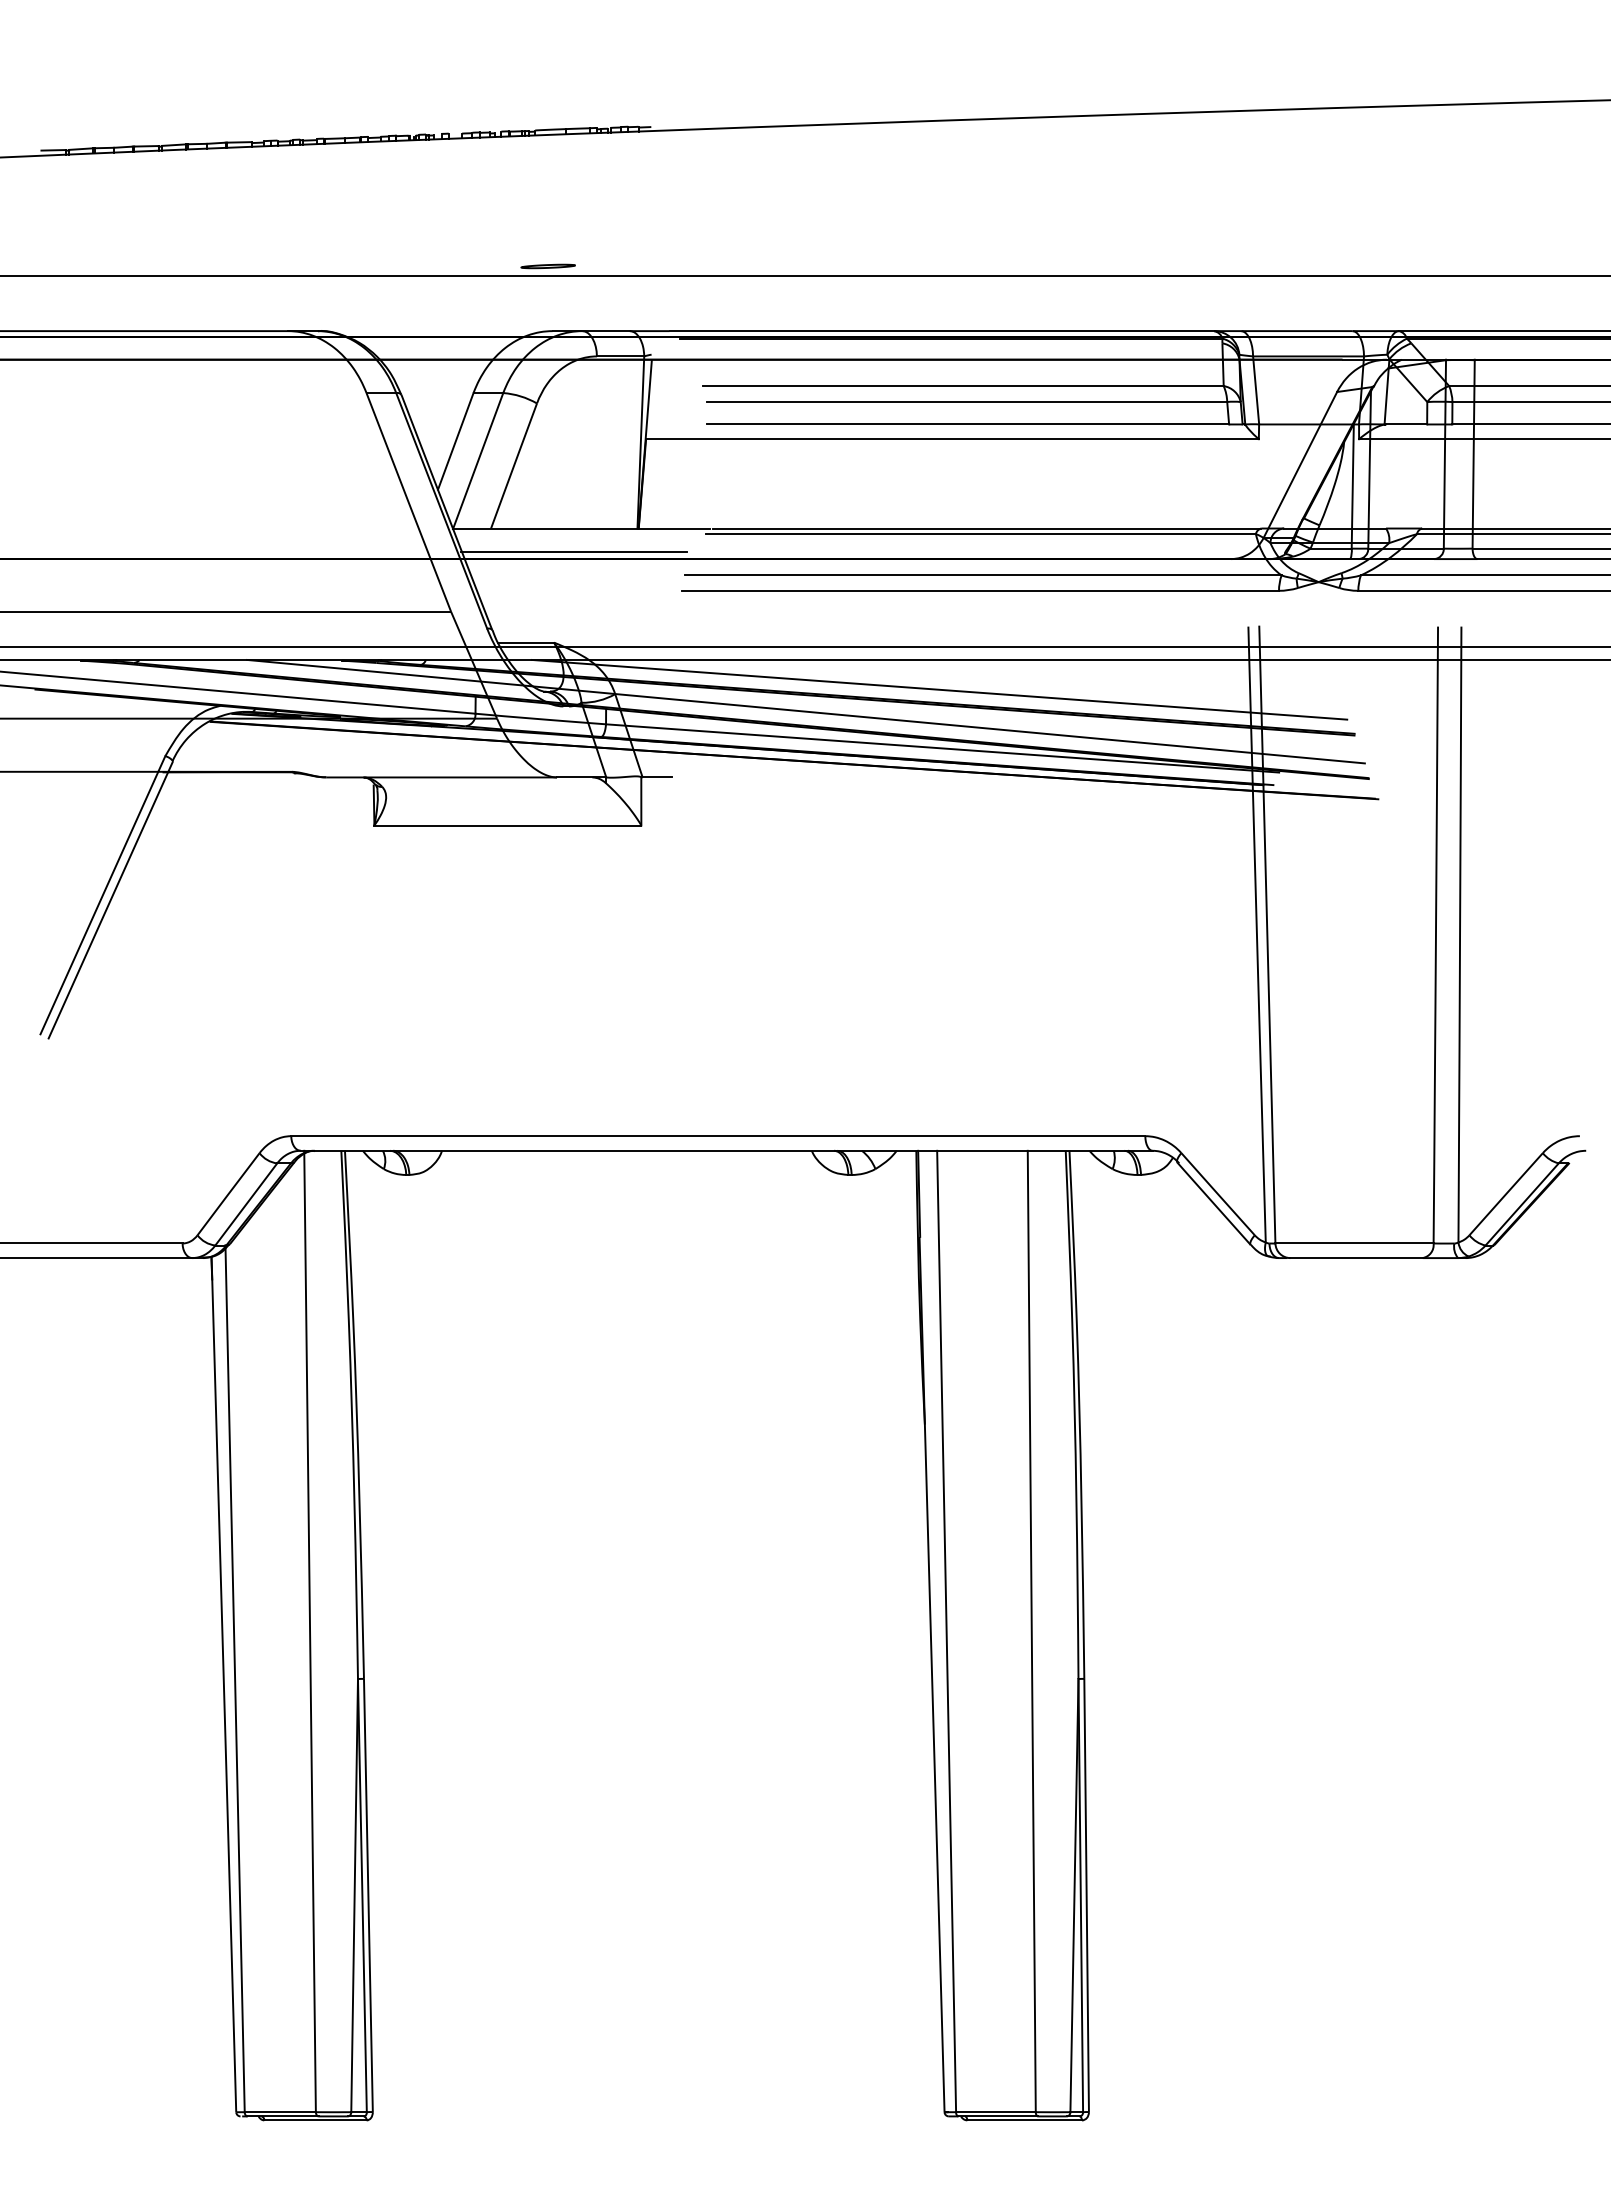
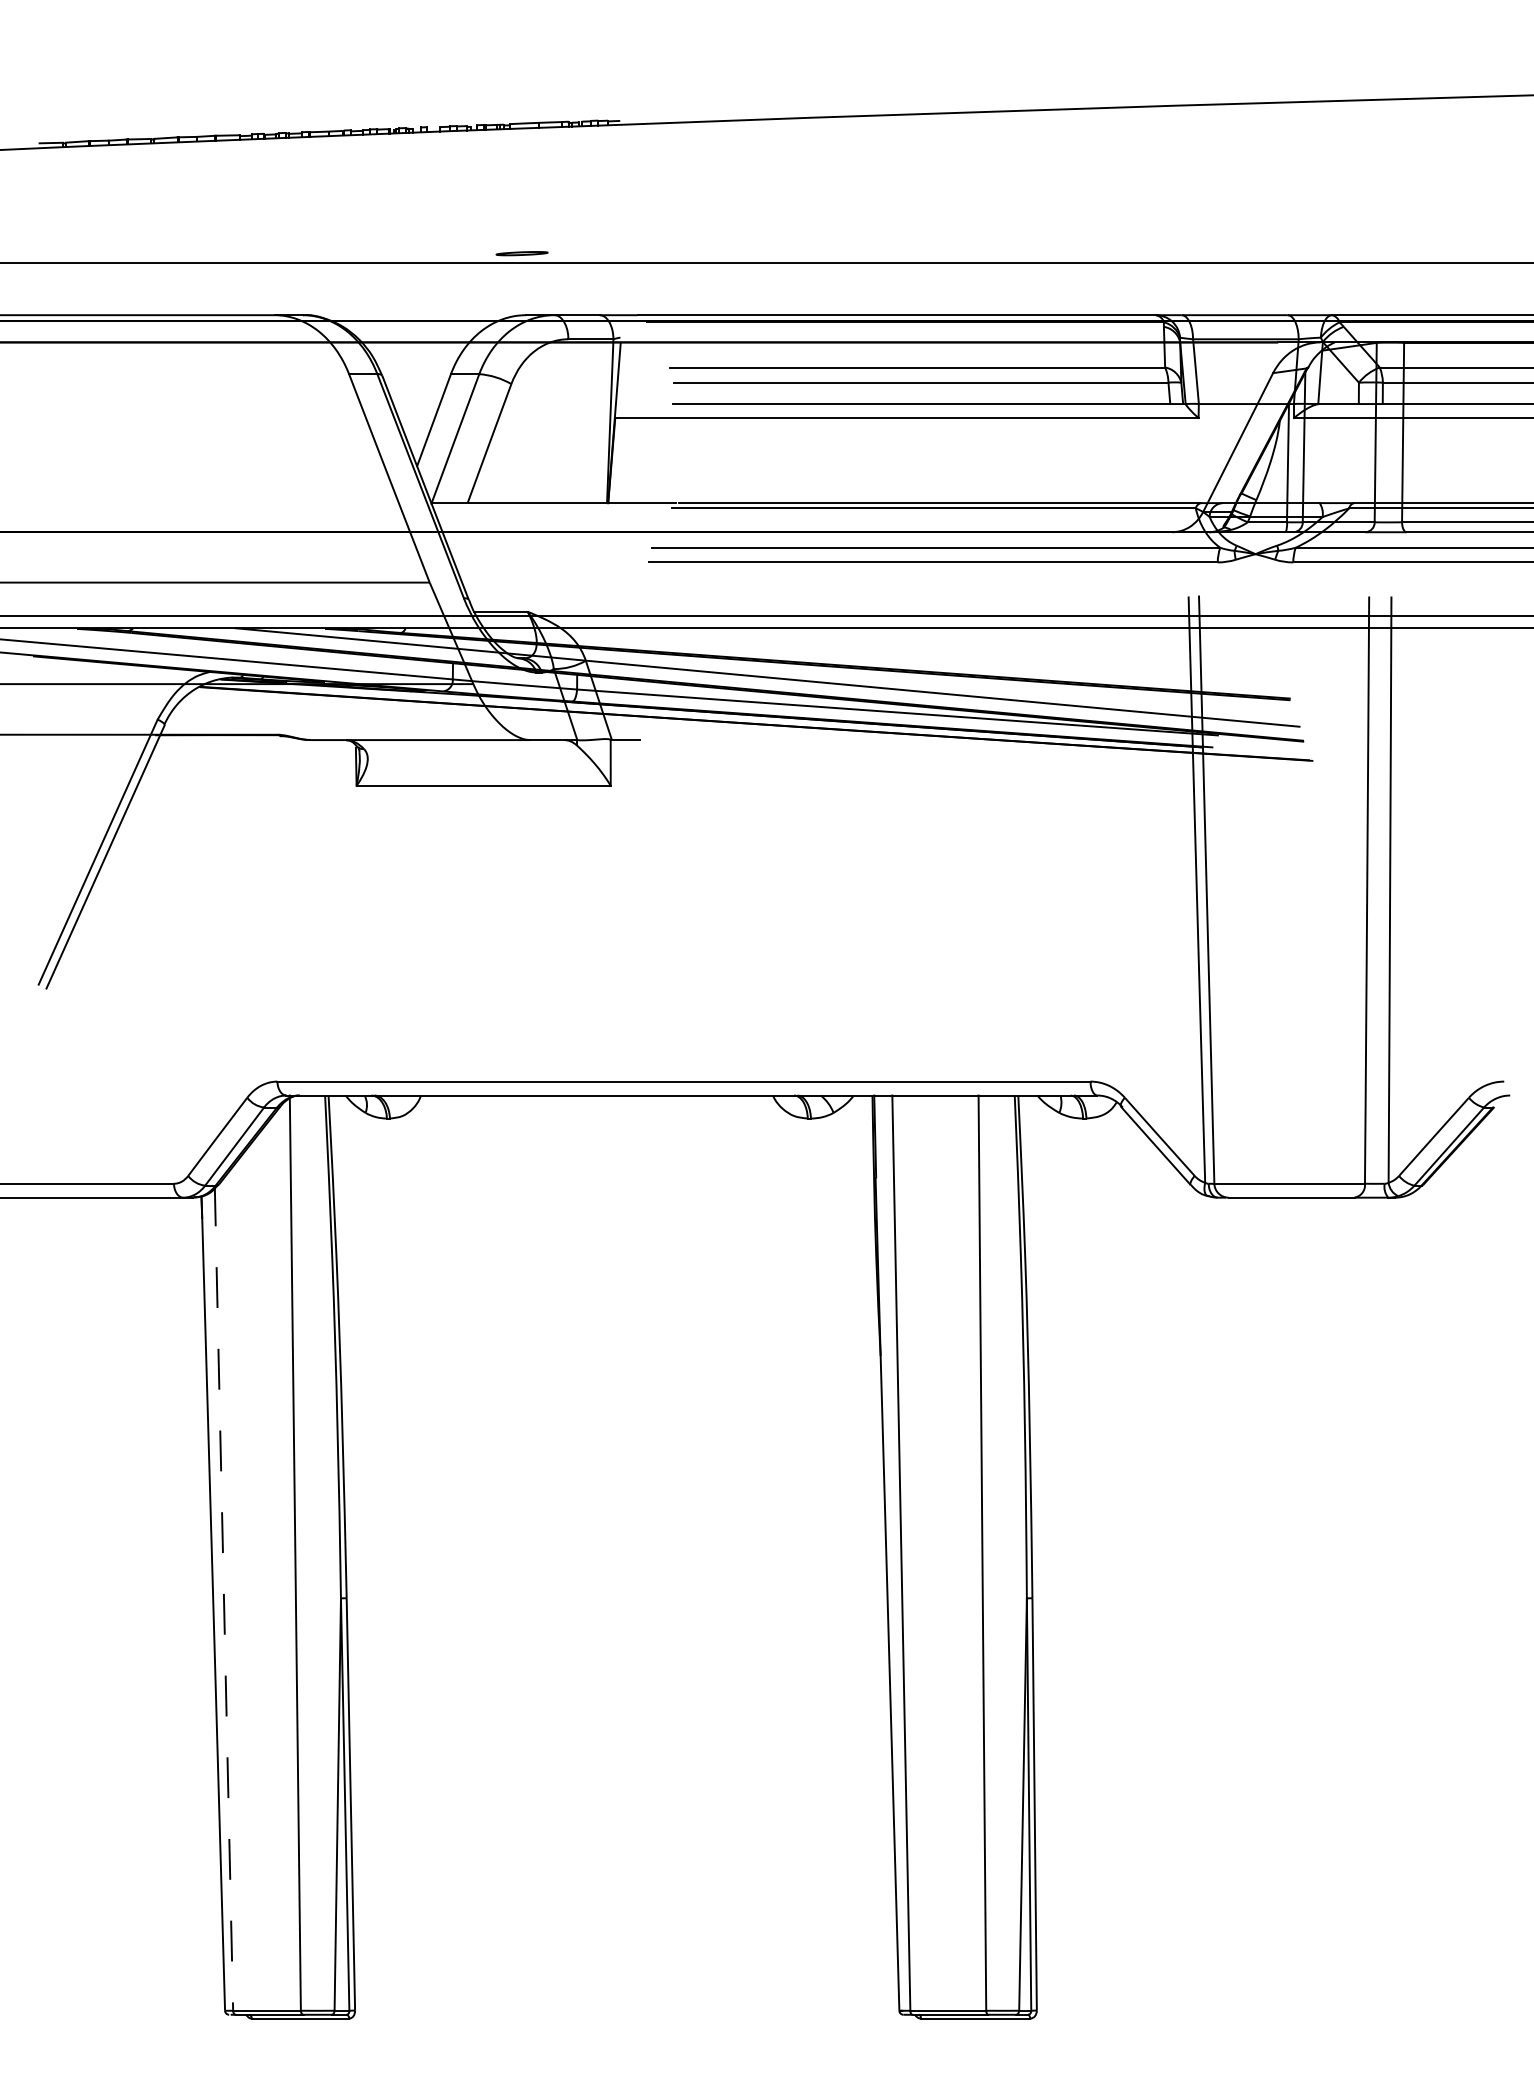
line: (573, 552) -> (546, 525), removed
line: (939, 689) -> (894, 656), removed
line: (235, 1678) -> (224, 1597), solid -> dashed

